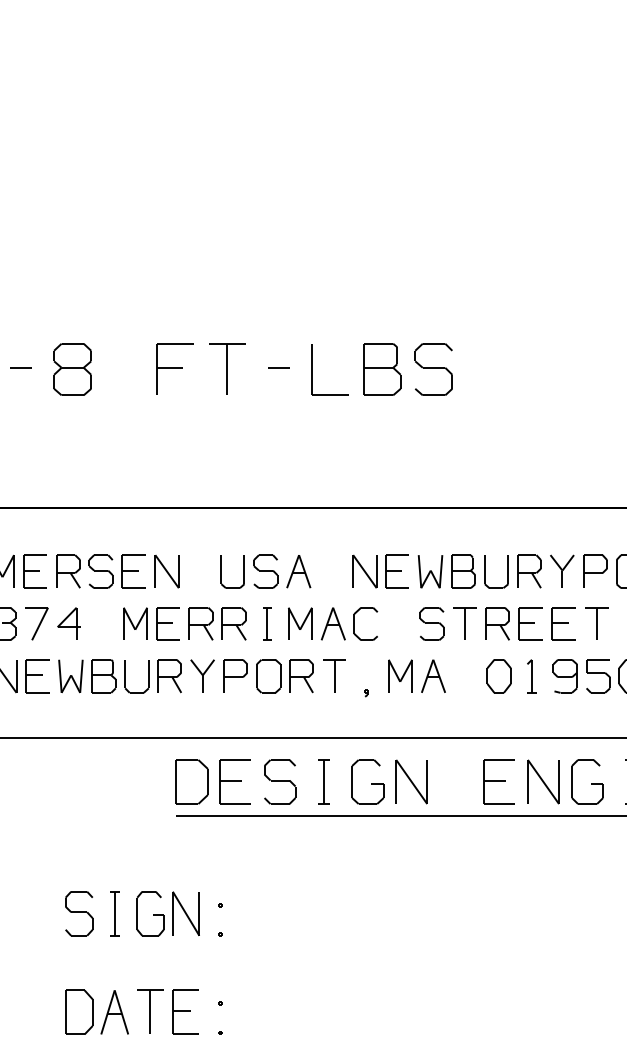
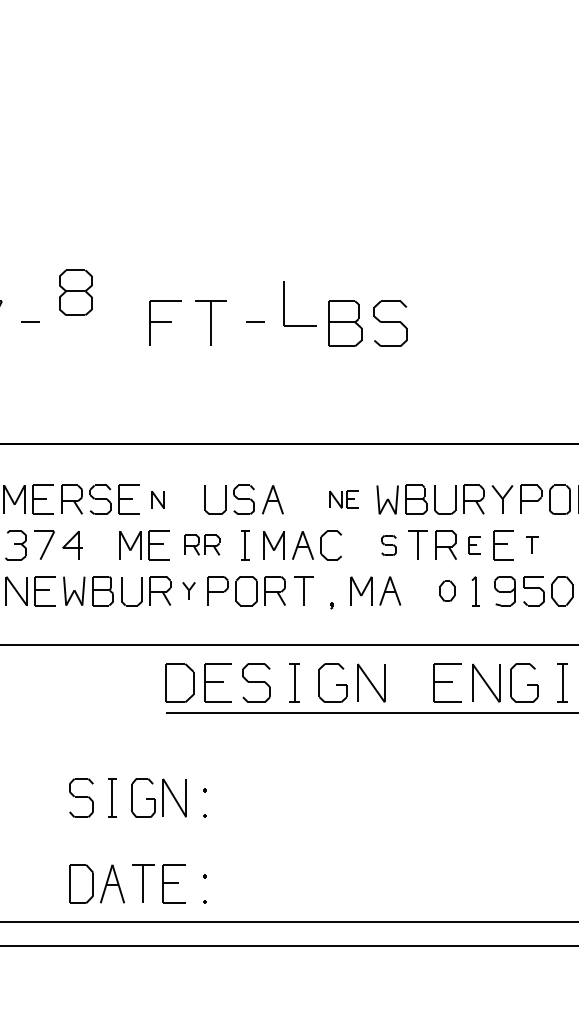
part: (72, 369) -> (75, 292), moved
part: (312, 369) -> (284, 303), moved
part: (166, 571) -> (157, 499), size x0.6
part: (379, 571) -> (343, 499), size x0.6
part: (218, 622) -> (202, 544), size x0.7
part: (596, 622) -> (532, 544), size x0.6
part: (431, 623) -> (388, 545), size x0.7
part: (530, 623) -> (474, 545), size x0.6
part: (201, 675) -> (188, 590), size x0.6
part: (499, 676) -> (447, 591), size x0.7

